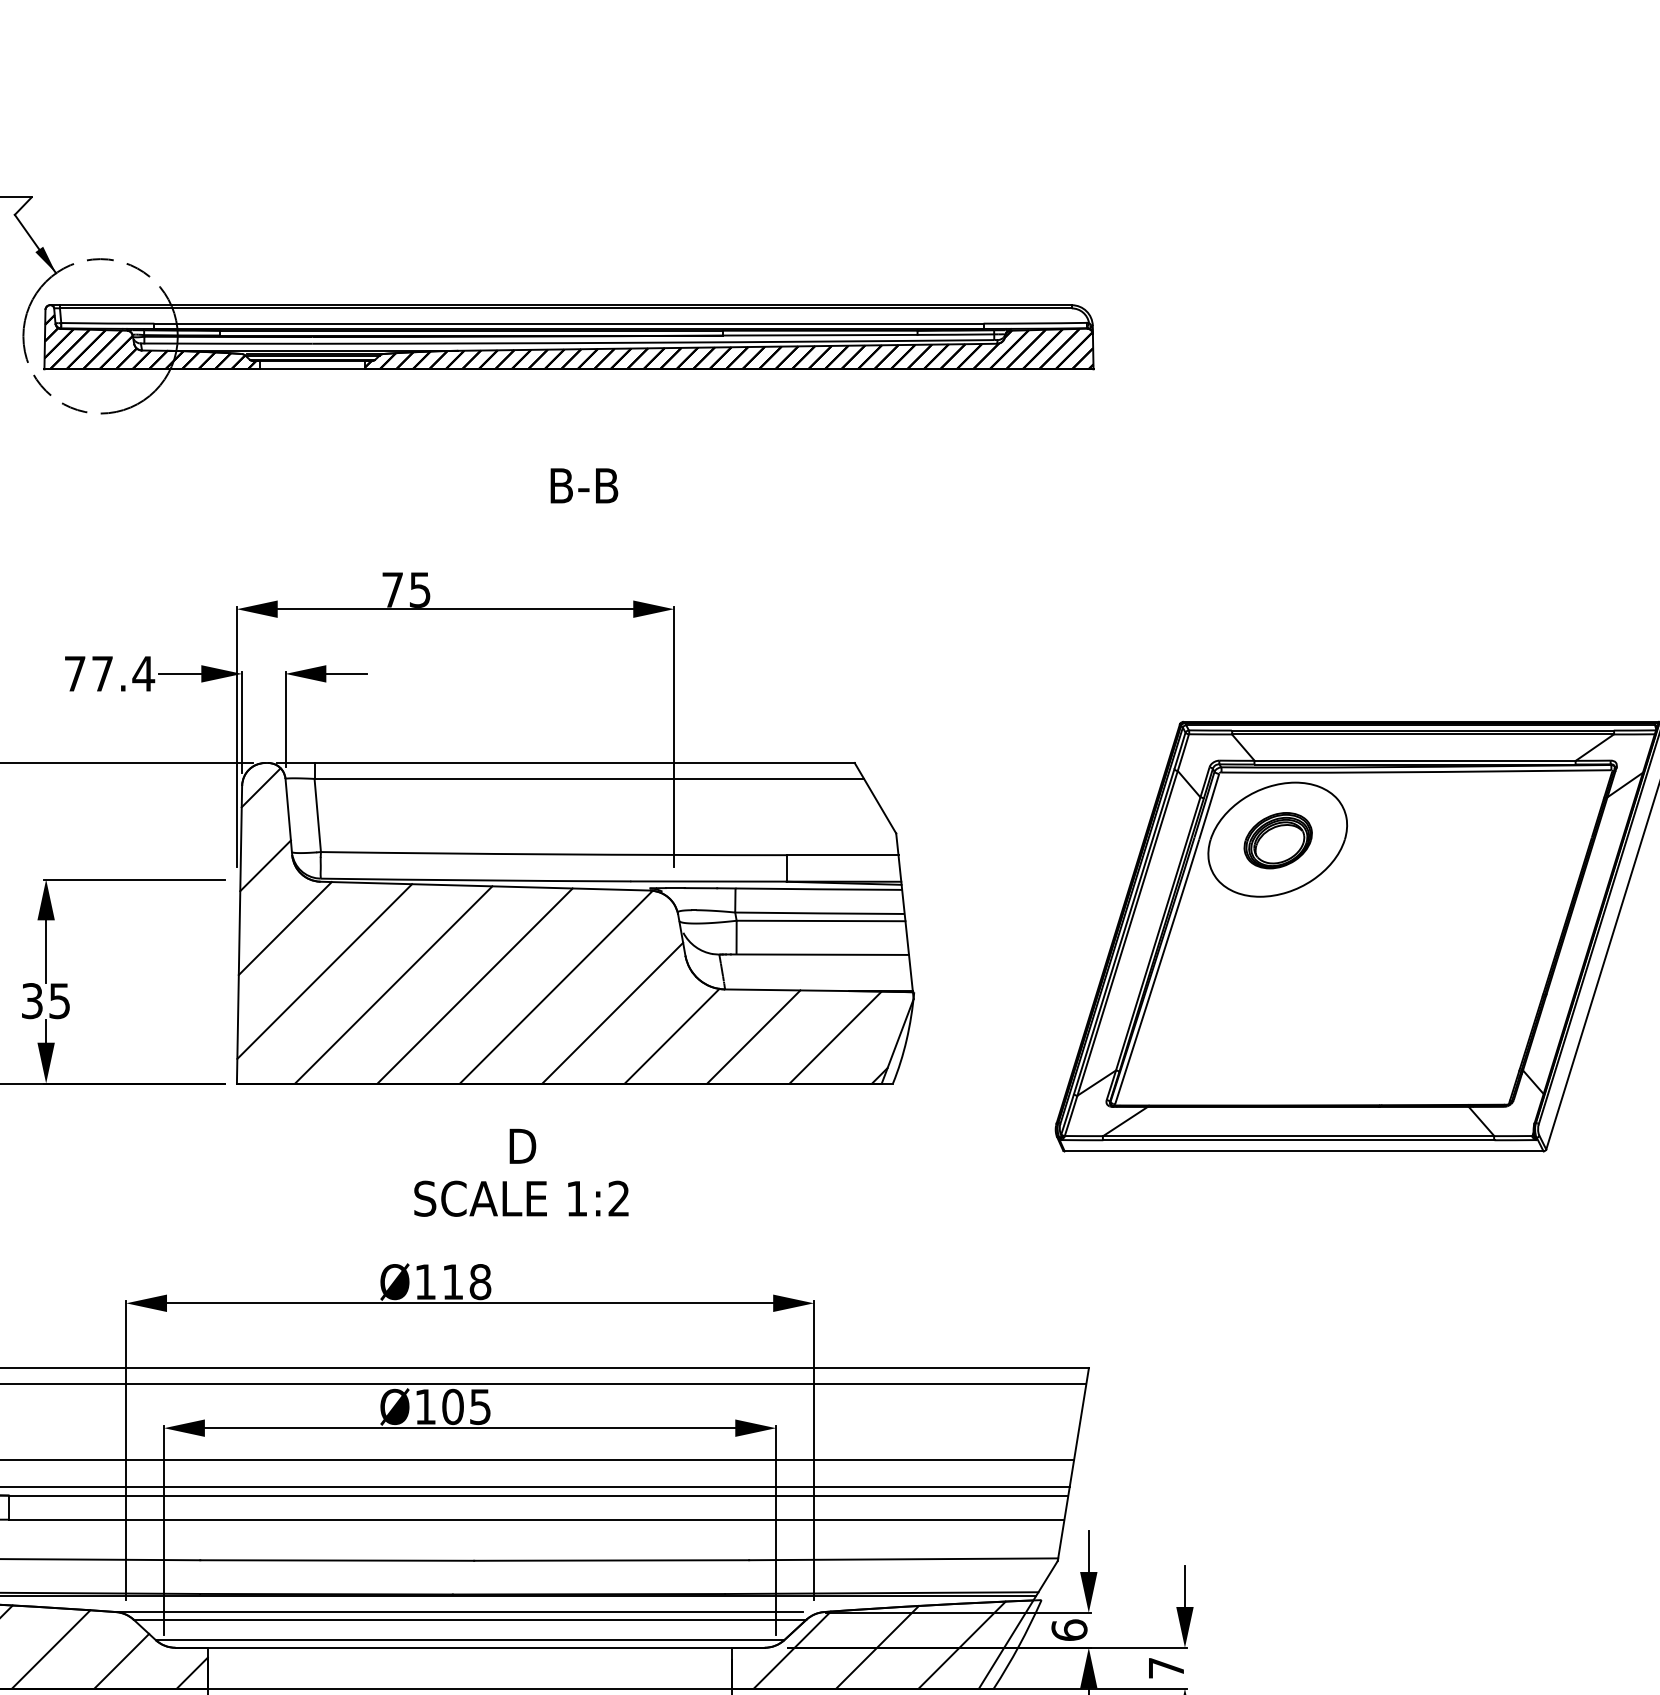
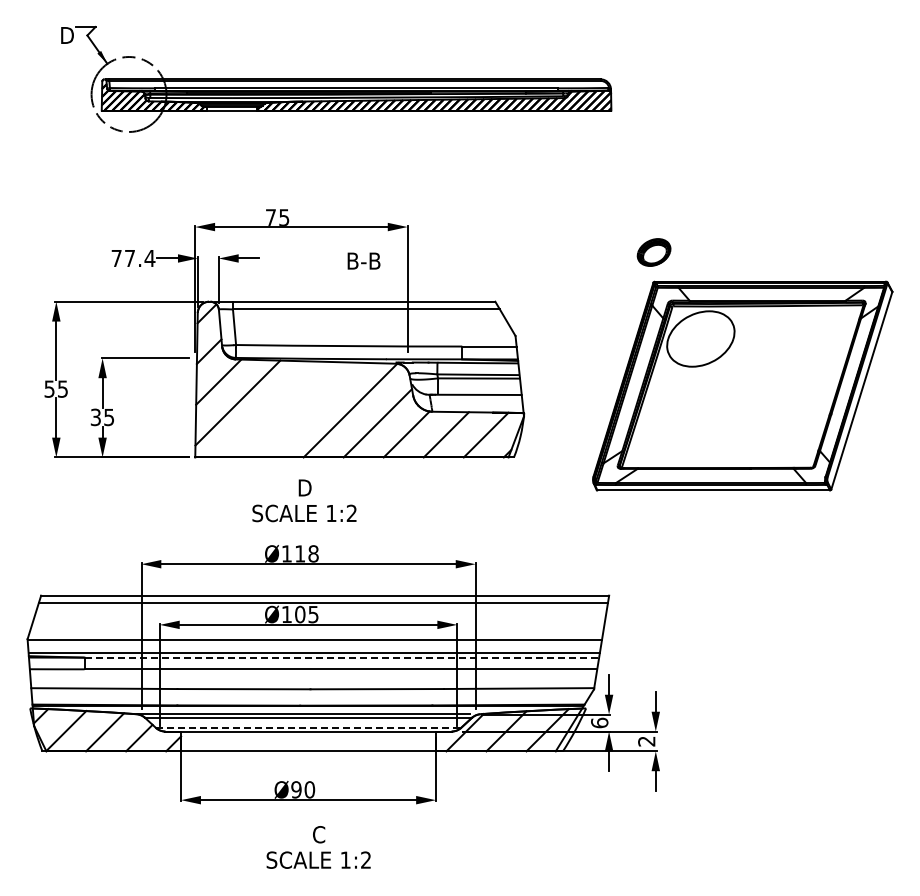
text: (583, 484) -> (363, 260), moved
part: (1276, 840) -> (653, 252), moved
line: (393, 984) -> (271, 409), removed
line: (474, 984) -> (310, 409), removed
text: (521, 1172) -> (304, 500), moved
line: (540, 1495) -> (342, 657), solid -> dashed
line: (470, 1639) -> (308, 727), solid -> dashed
text: (1165, 1668) -> (646, 741), 7 -> 2

